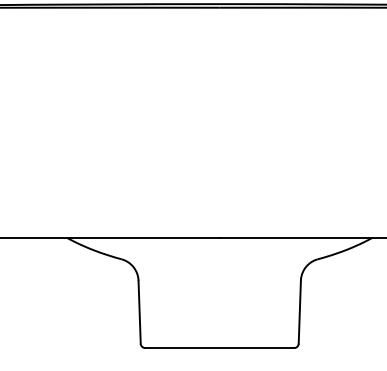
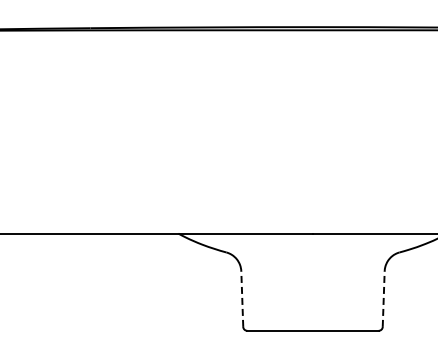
line: (139, 312) -> (242, 299), solid -> dashed
line: (299, 312) -> (383, 299), solid -> dashed

